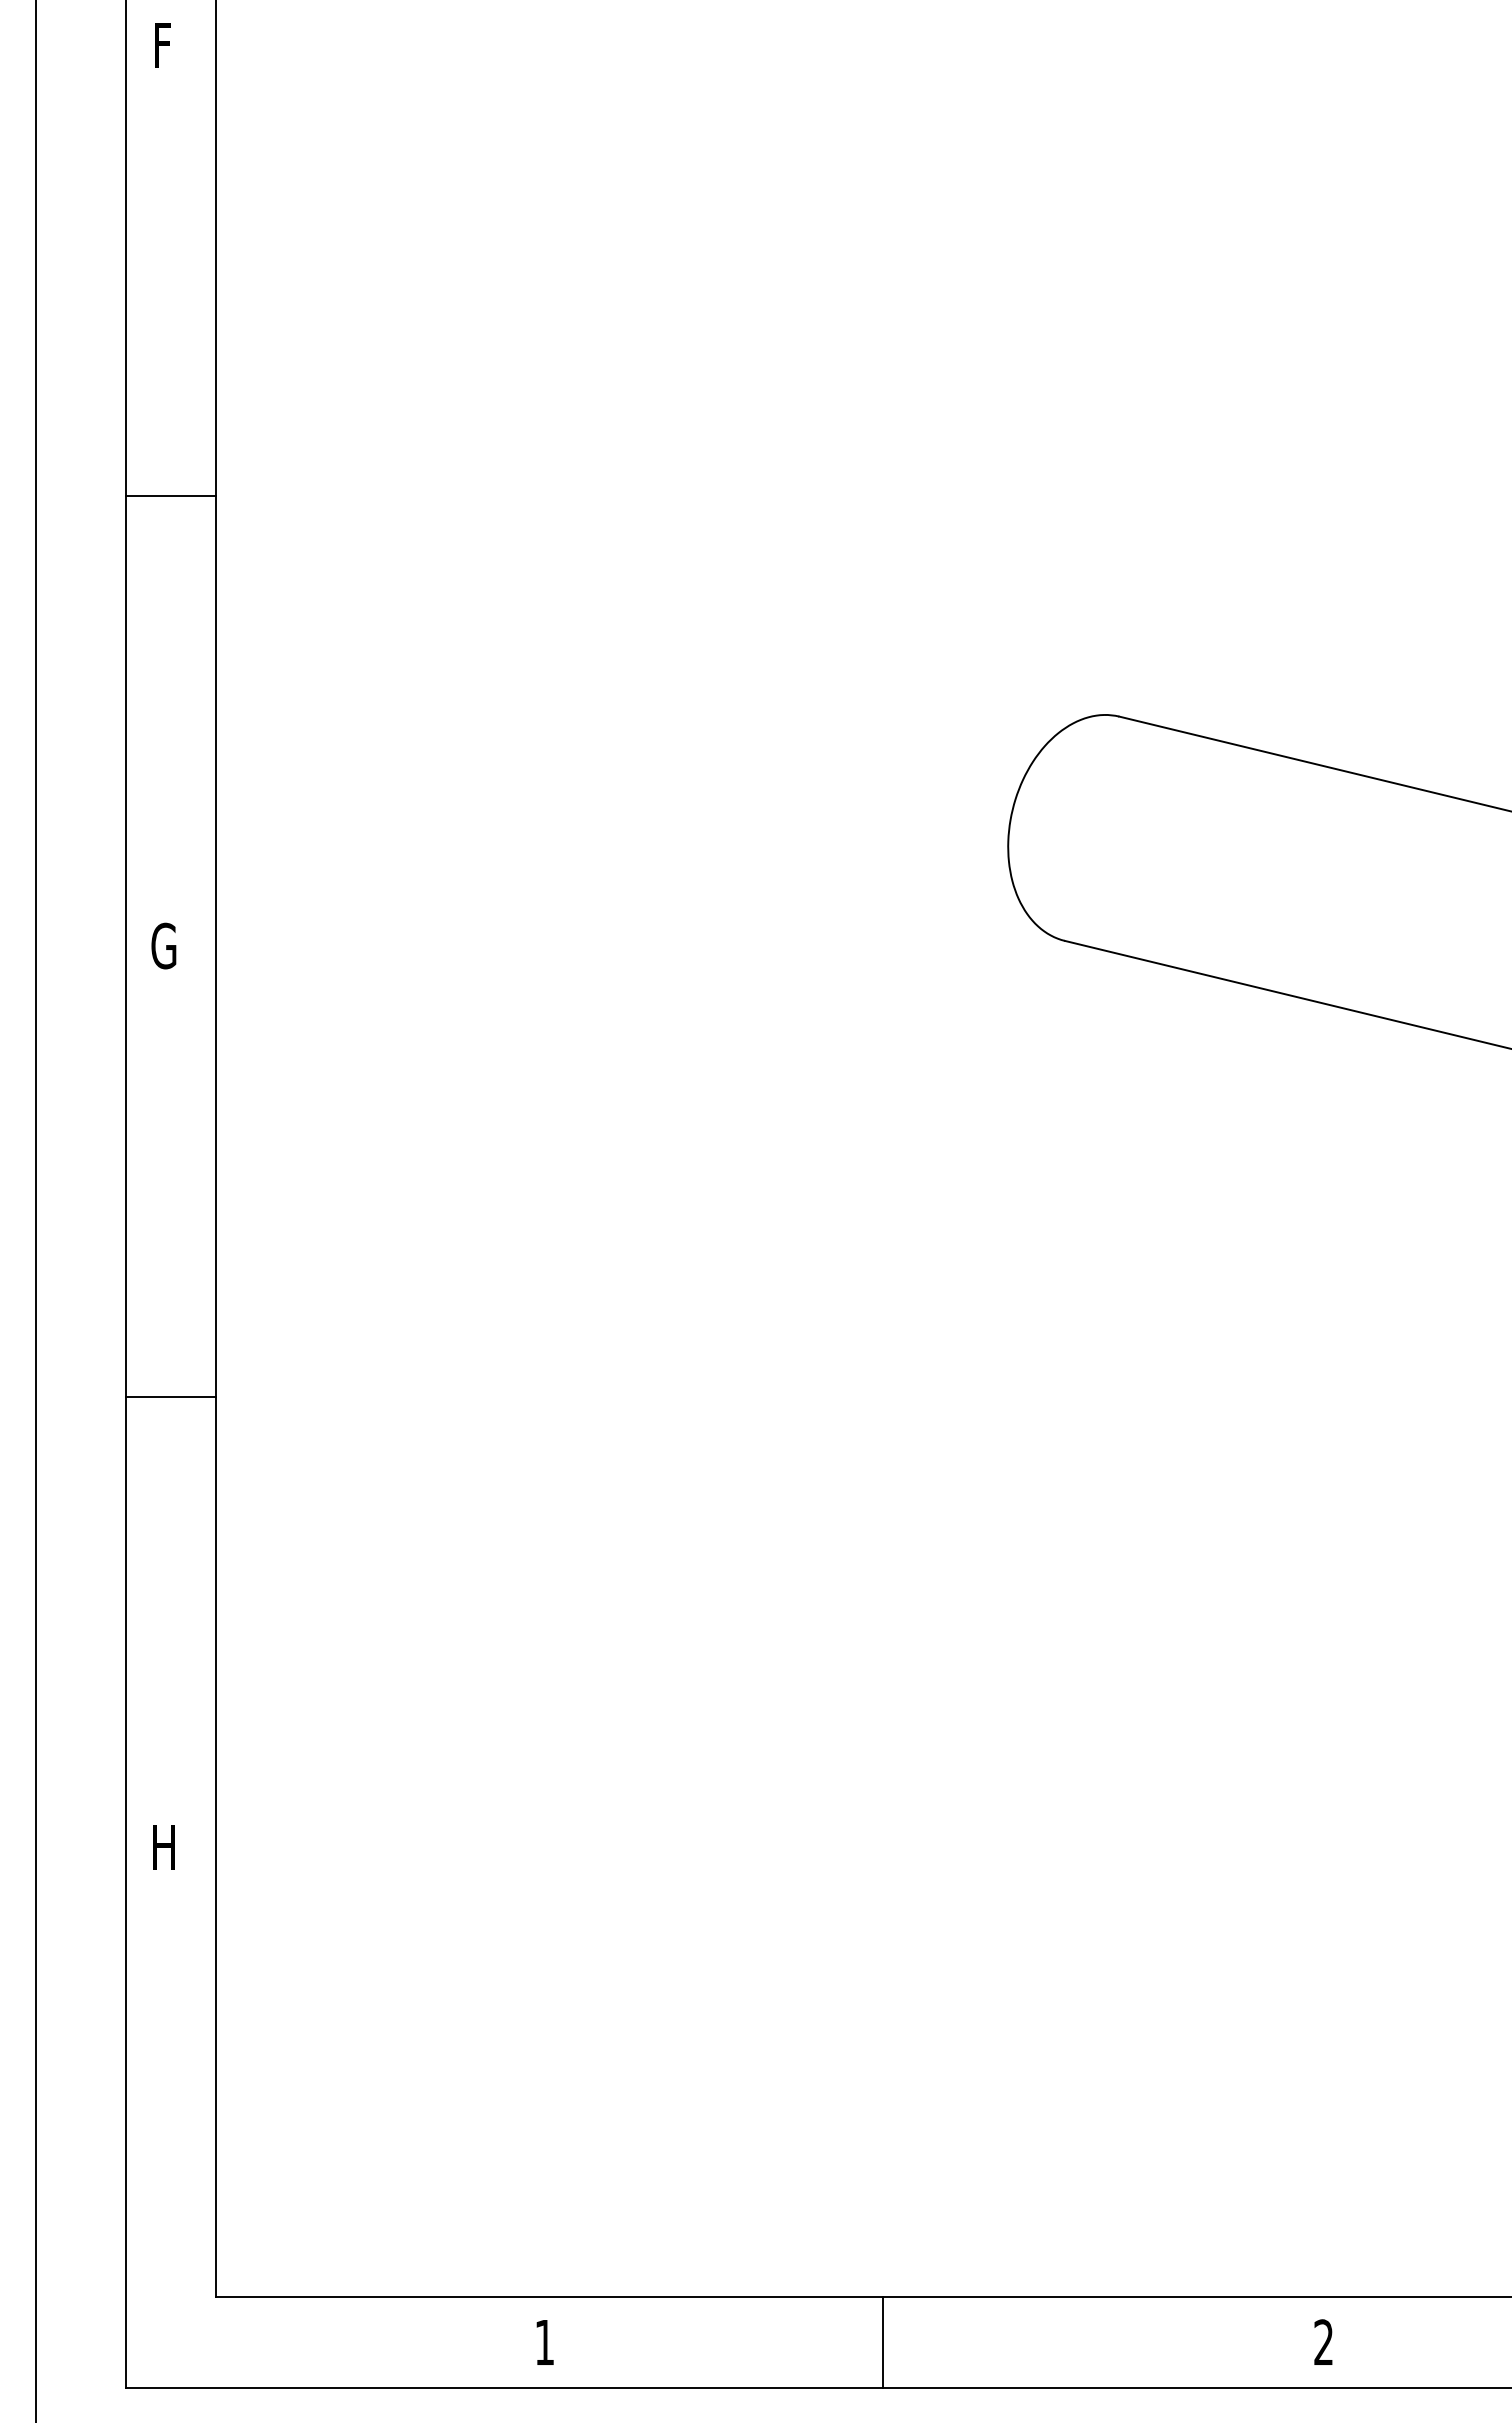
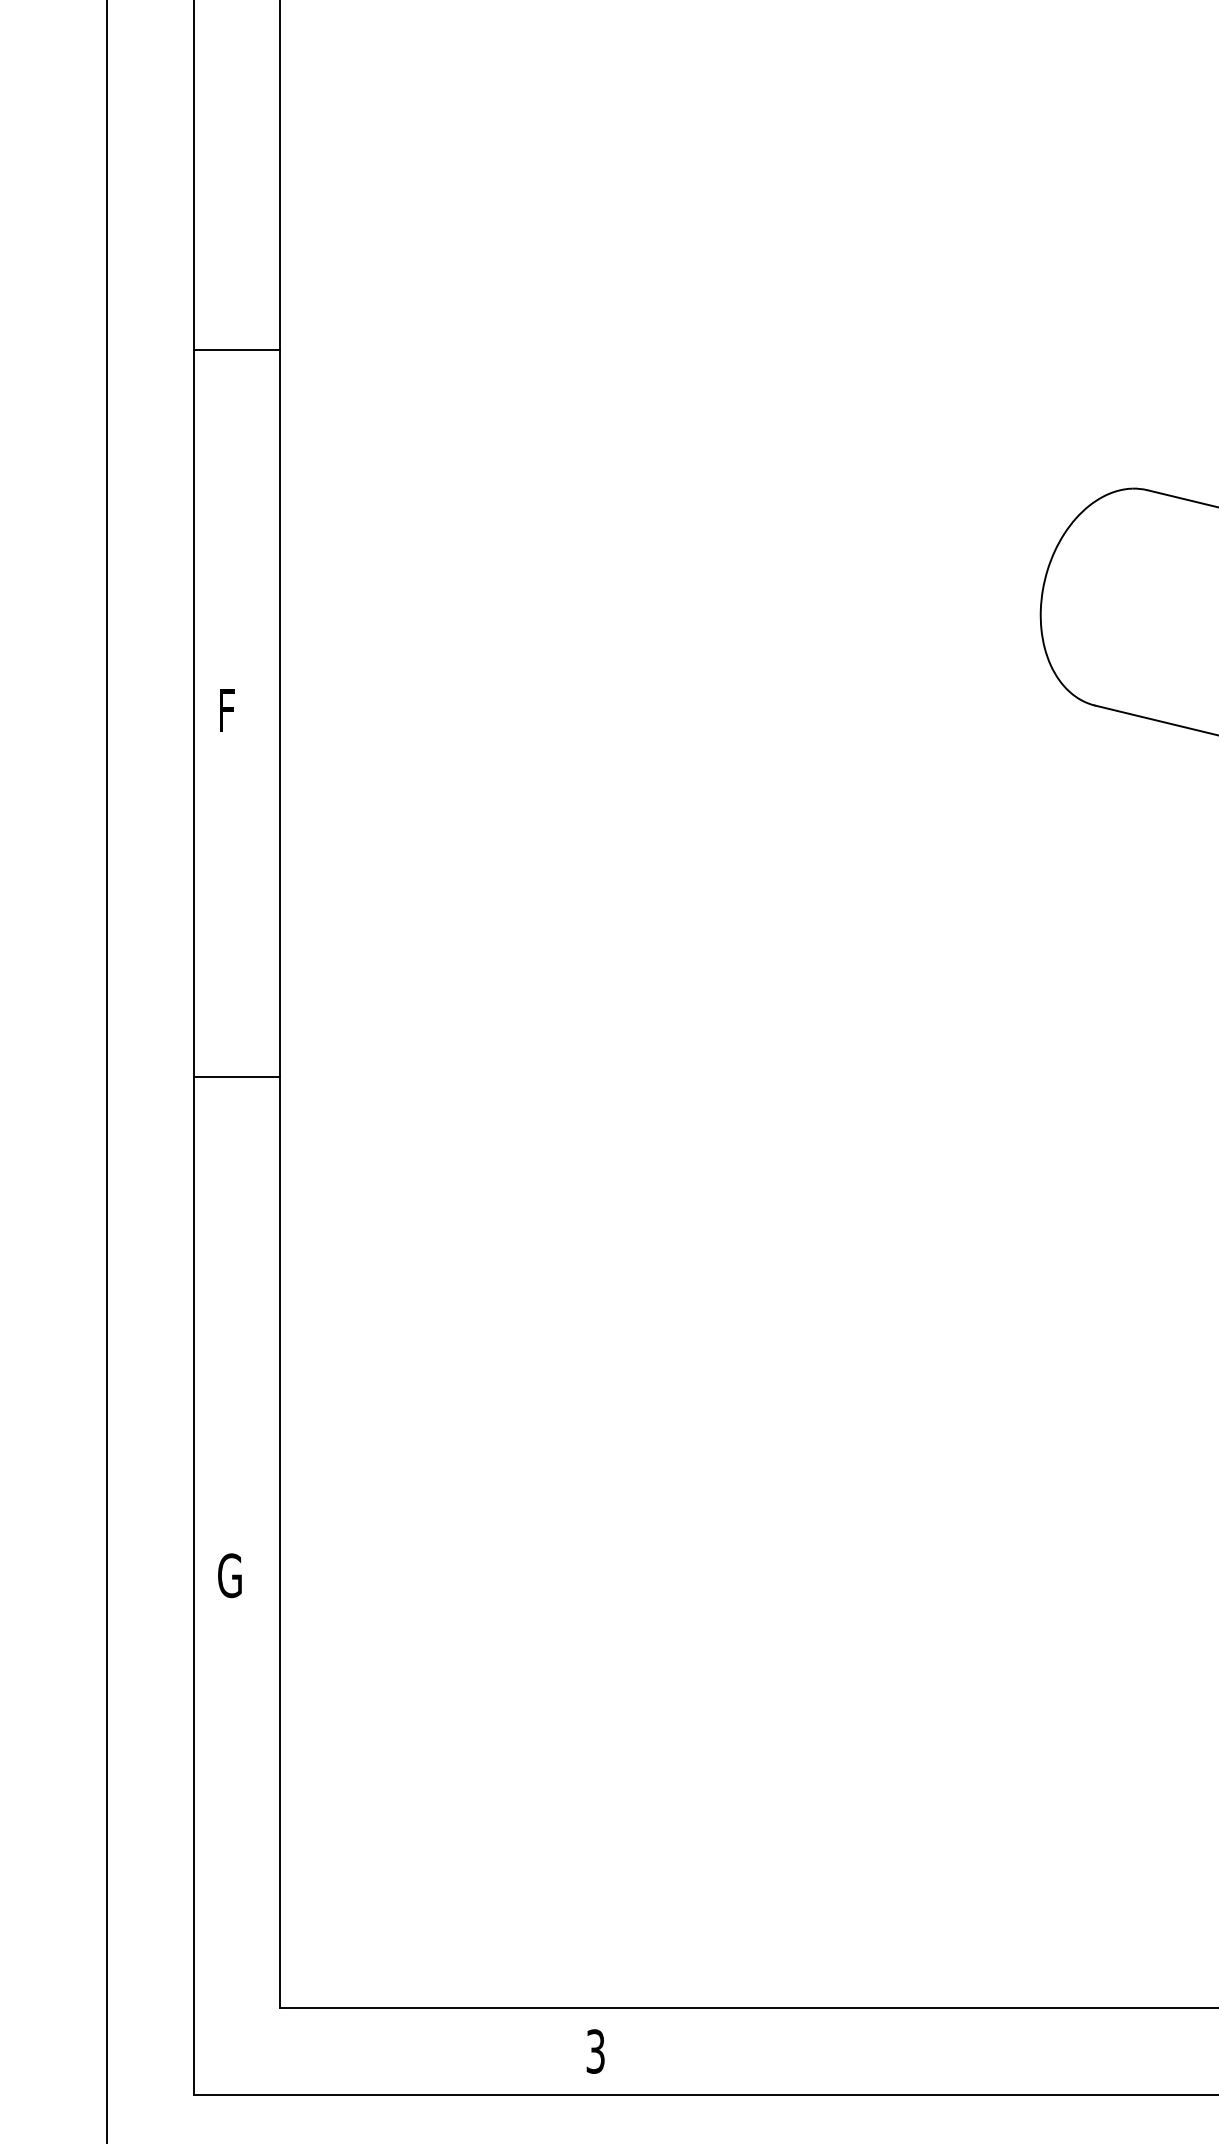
line: (171, 495) -> (237, 349), moved
text: (163, 945) -> (229, 710), G -> F
line: (171, 1396) -> (237, 1076), moved
text: (163, 1846) -> (229, 1575), H -> G
text: (544, 2342) -> (595, 2051), 1 -> 3
line: (883, 2342) -> (920, 2051), removed

